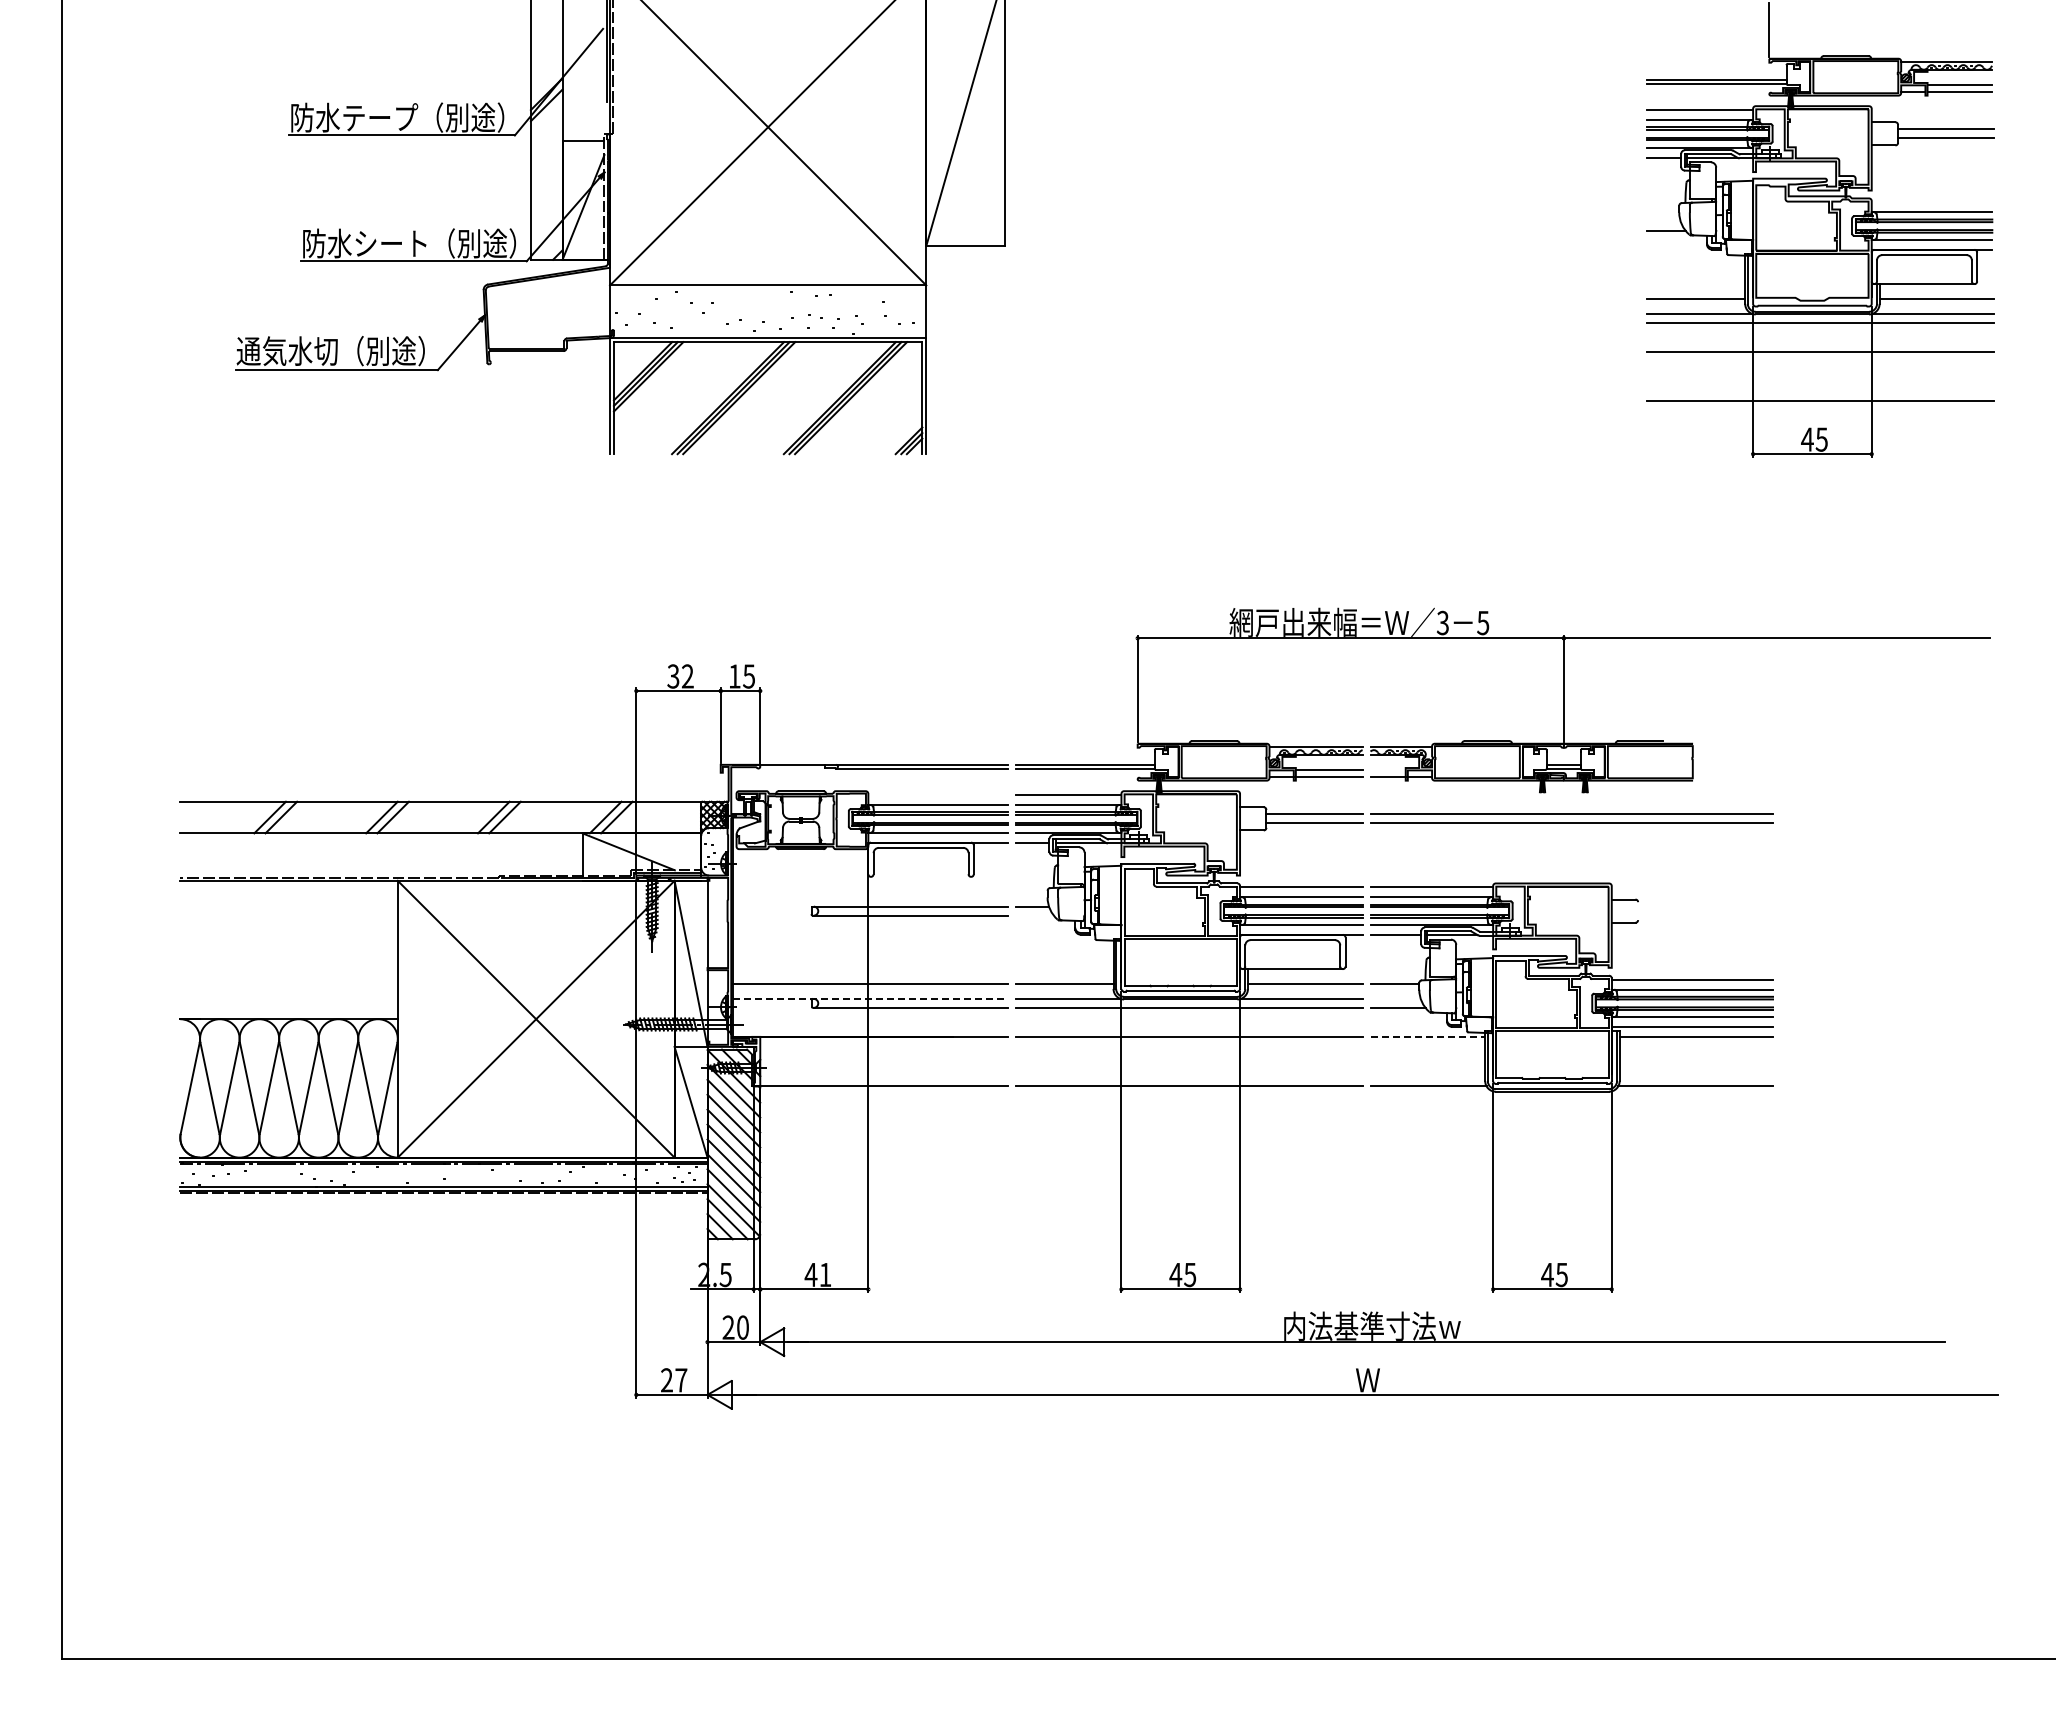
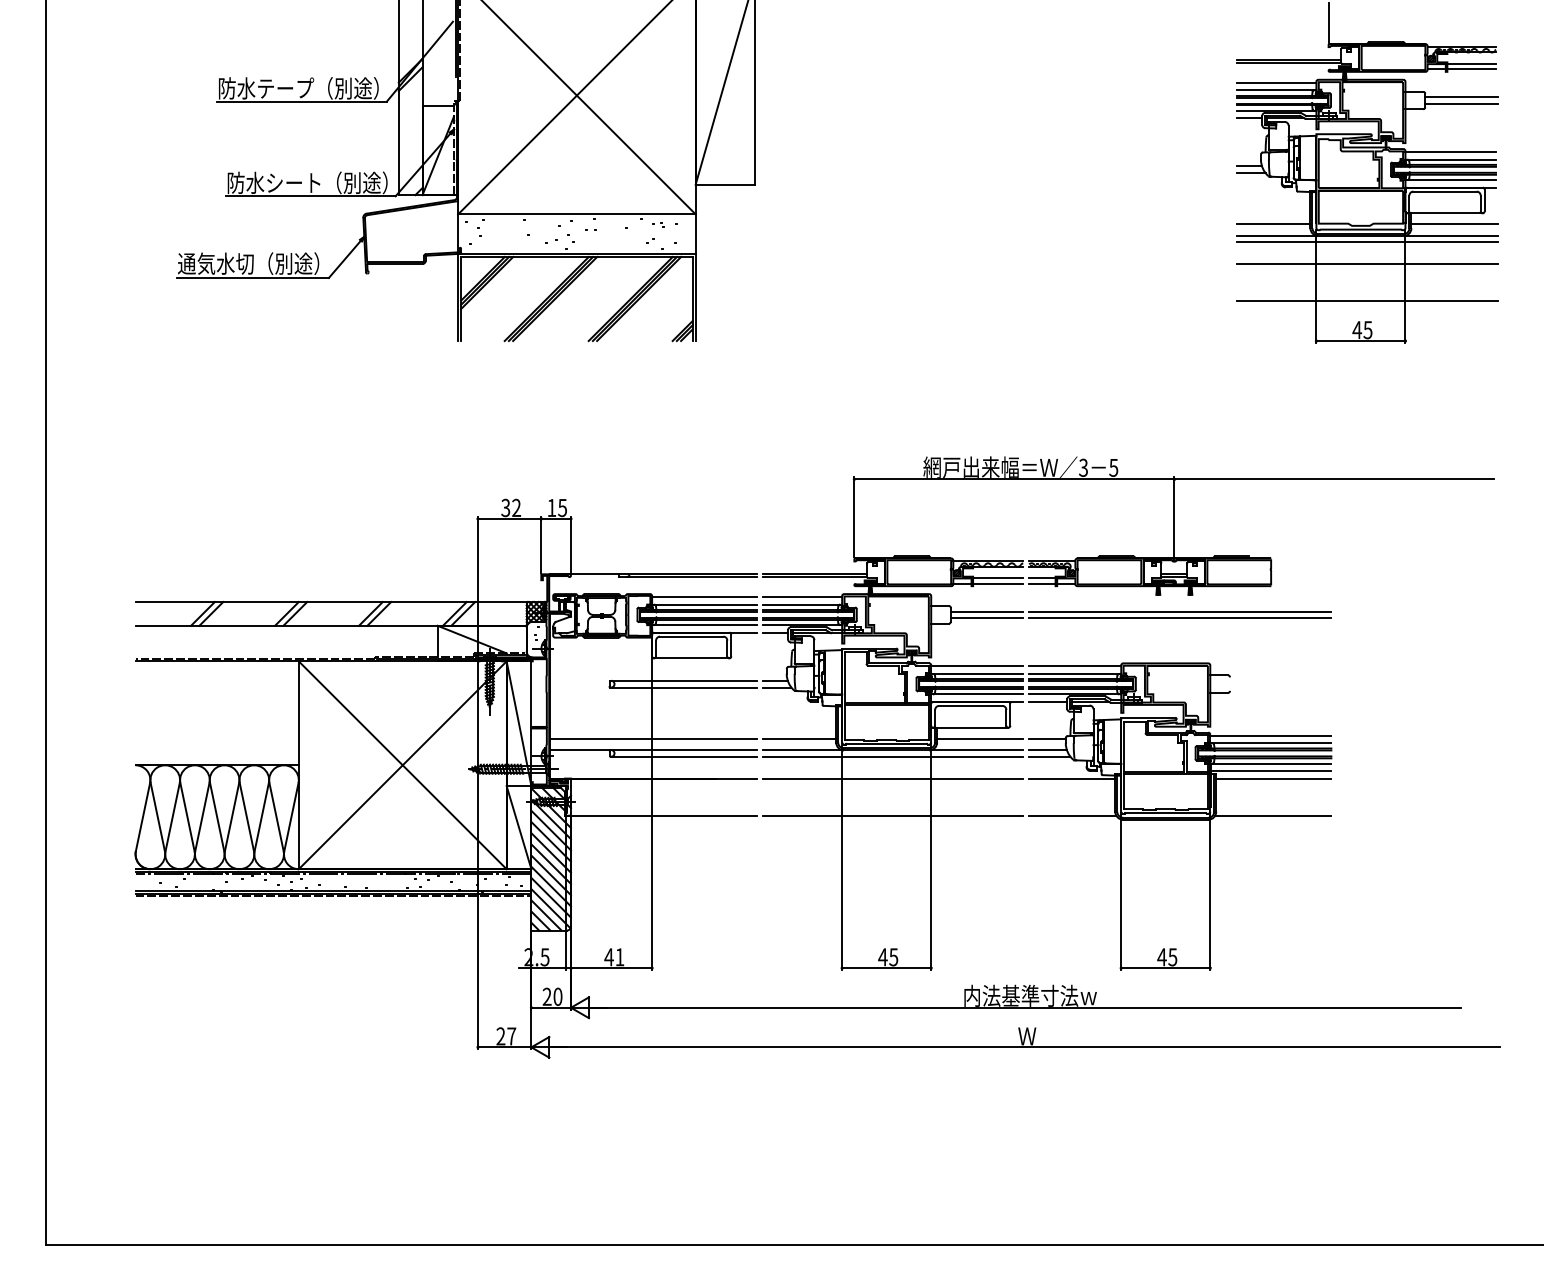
line: (1931, 202) -> (1450, 152), added
line: (1663, 221) -> (1249, 166), added
line: (1387, 770) -> (1041, 578), added
line: (937, 795) -> (704, 597), added
line: (920, 876) -> (691, 658), added
line: (1034, 915) -> (776, 687), added
line: (870, 998) -> (653, 749), dashed -> solid
line: (1395, 998) -> (1047, 749), added
line: (1428, 1036) -> (1072, 778), dashed -> solid

